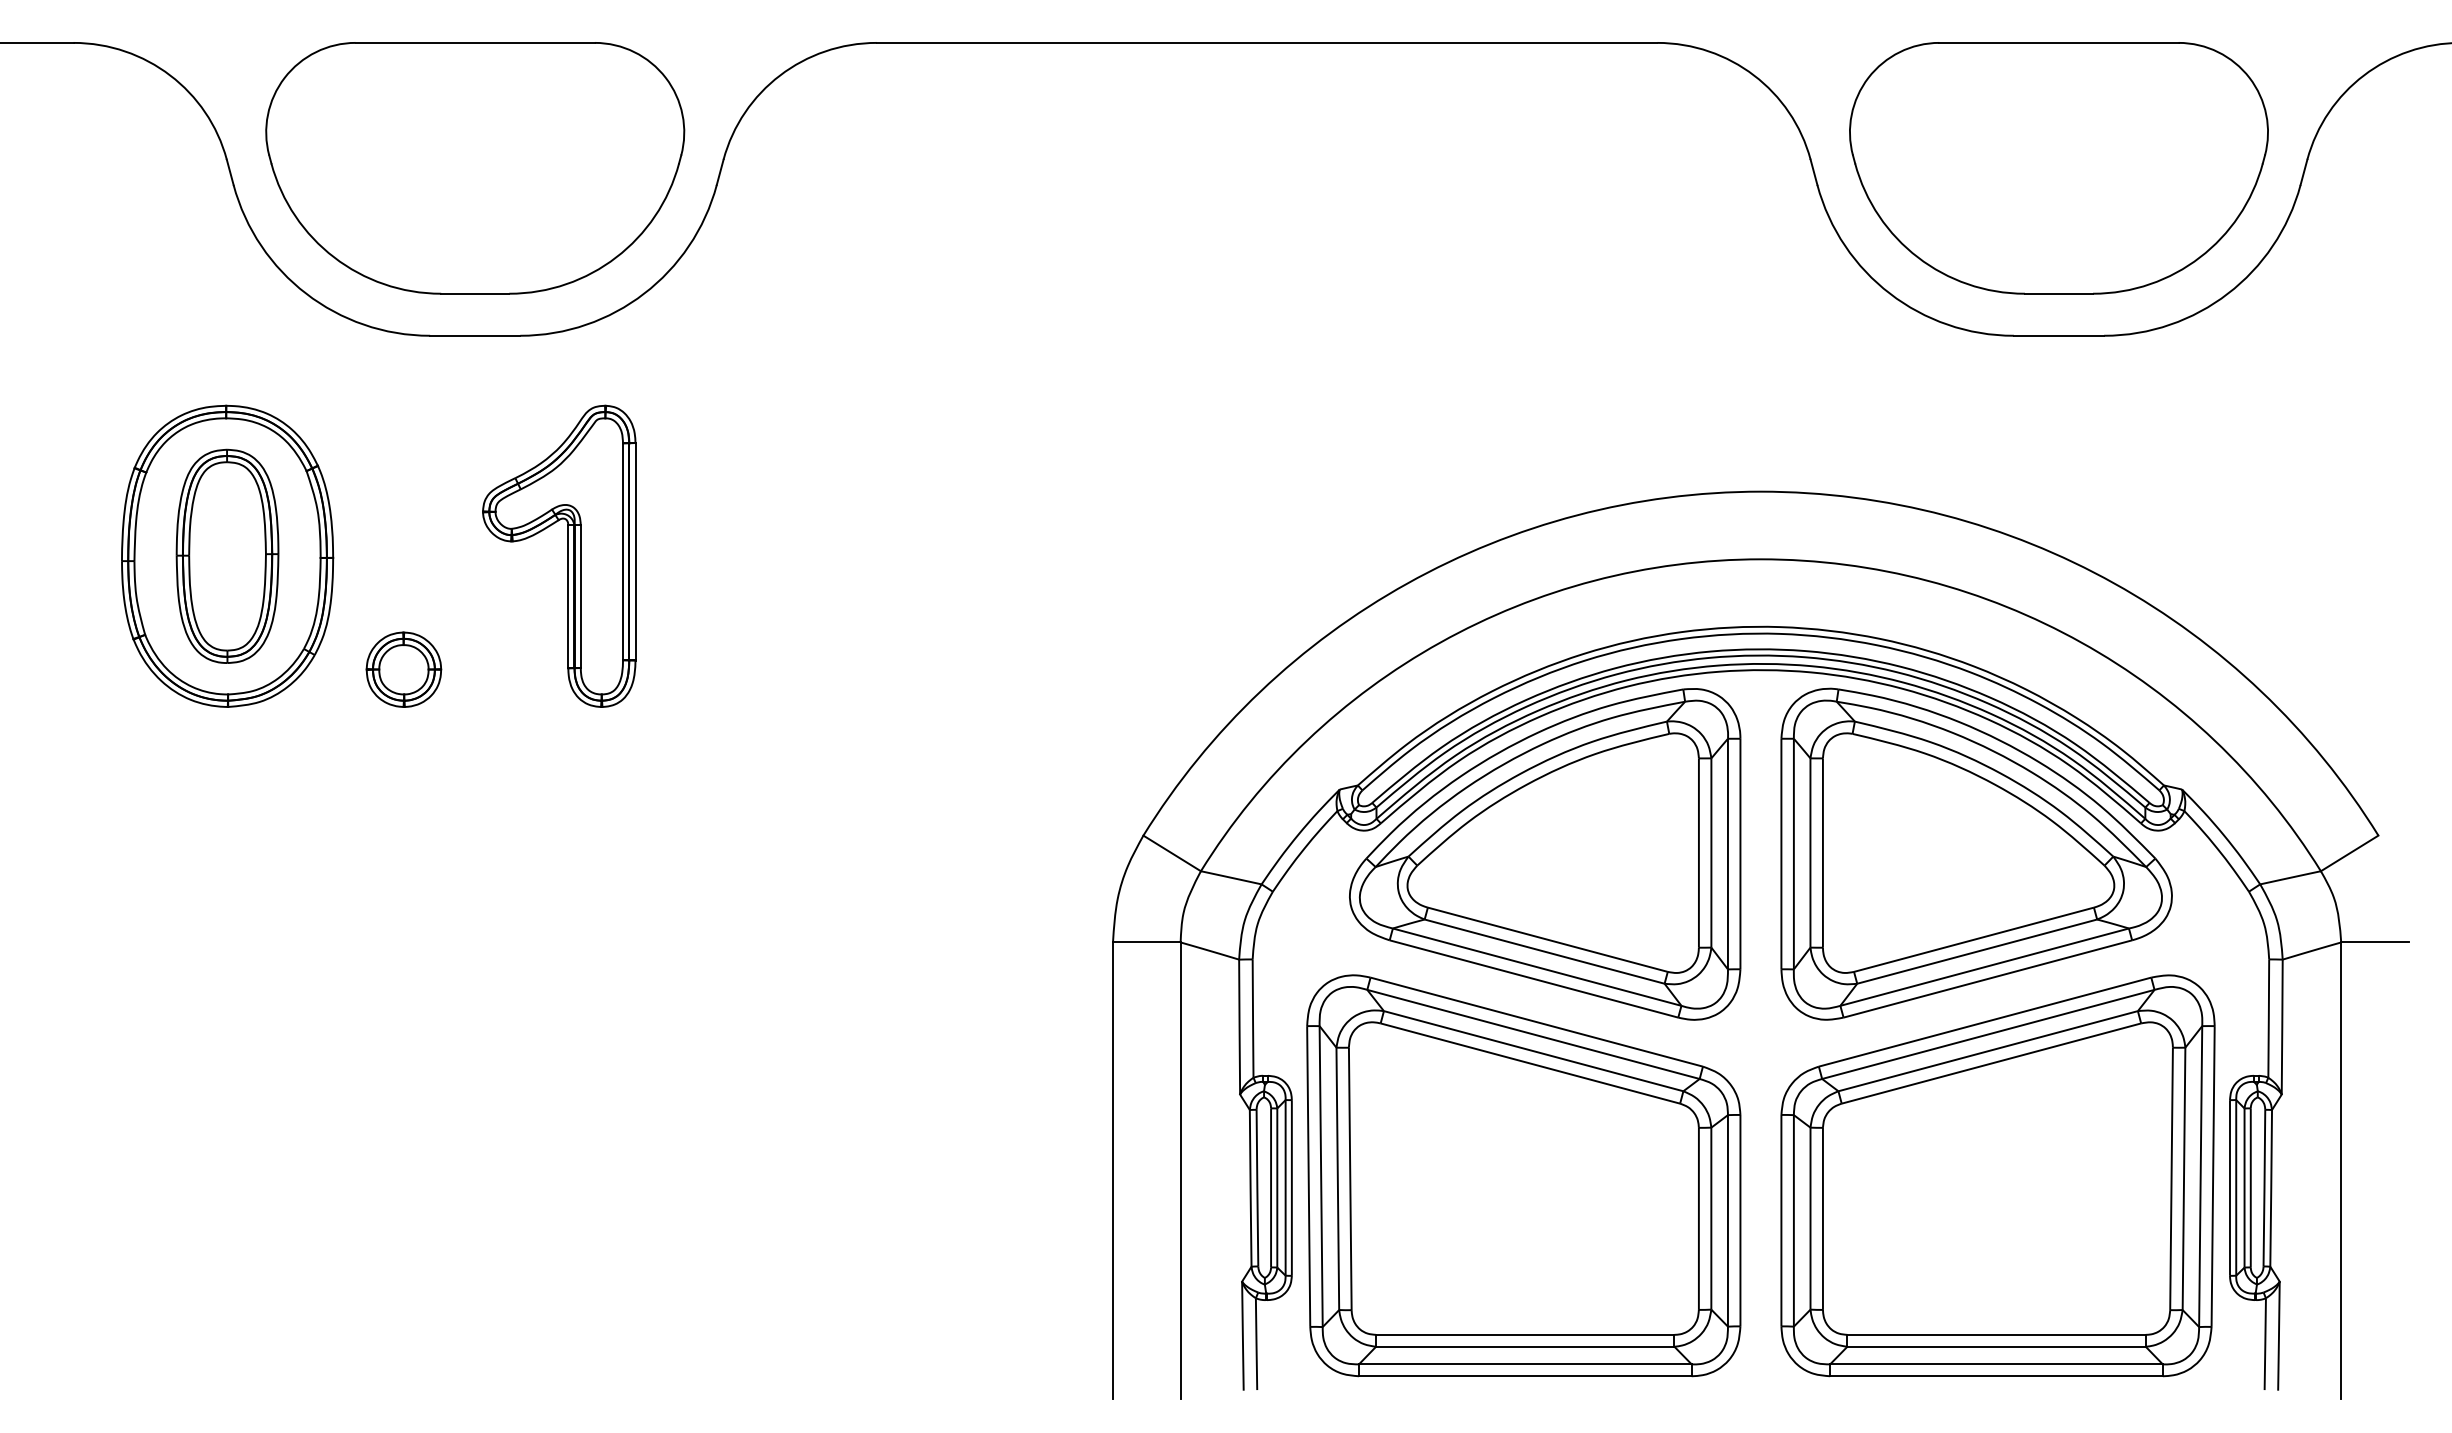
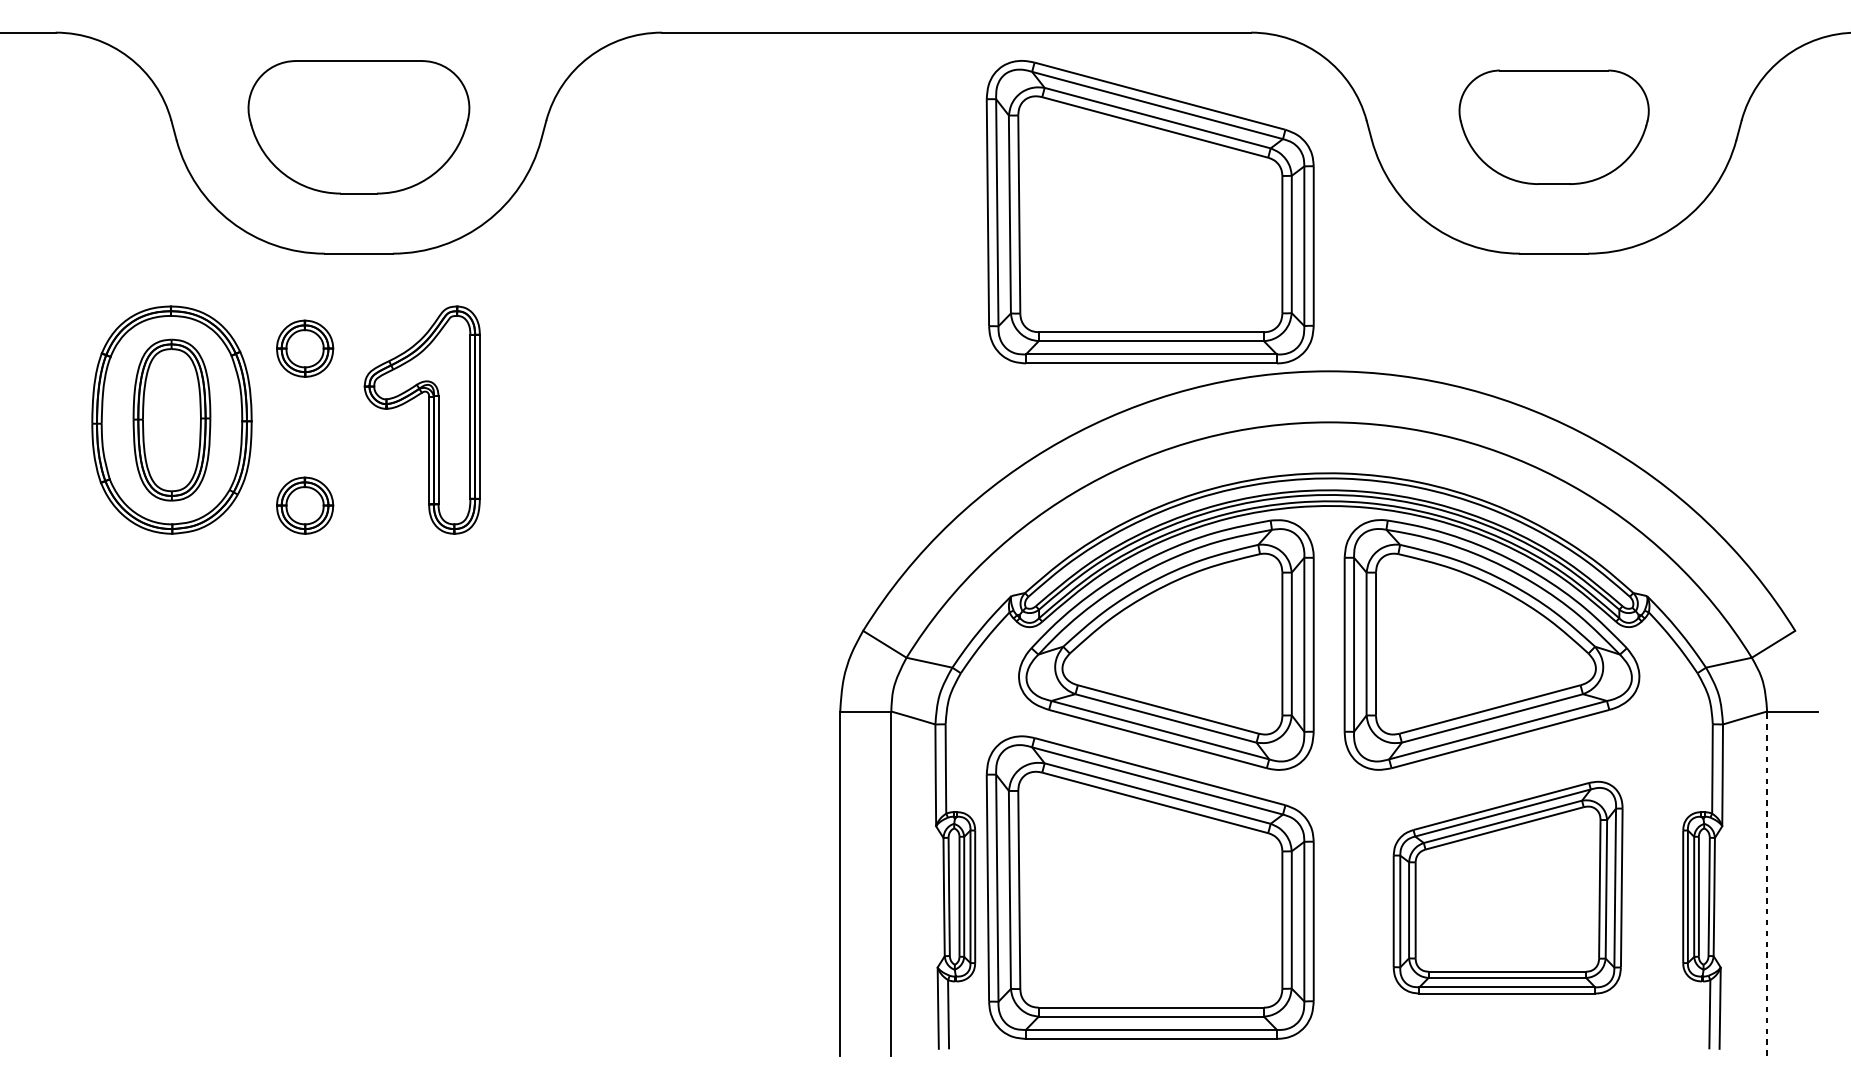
part: (475, 168) -> (359, 127), size x0.7
part: (2058, 168) -> (1553, 127), size x0.6
part: (1523, 280) -> (1150, 211), added
part: (403, 461) -> (304, 348), added
line: (2341, 1169) -> (1767, 882), solid -> dashed
part: (1997, 1175) -> (1507, 887), size x0.7

